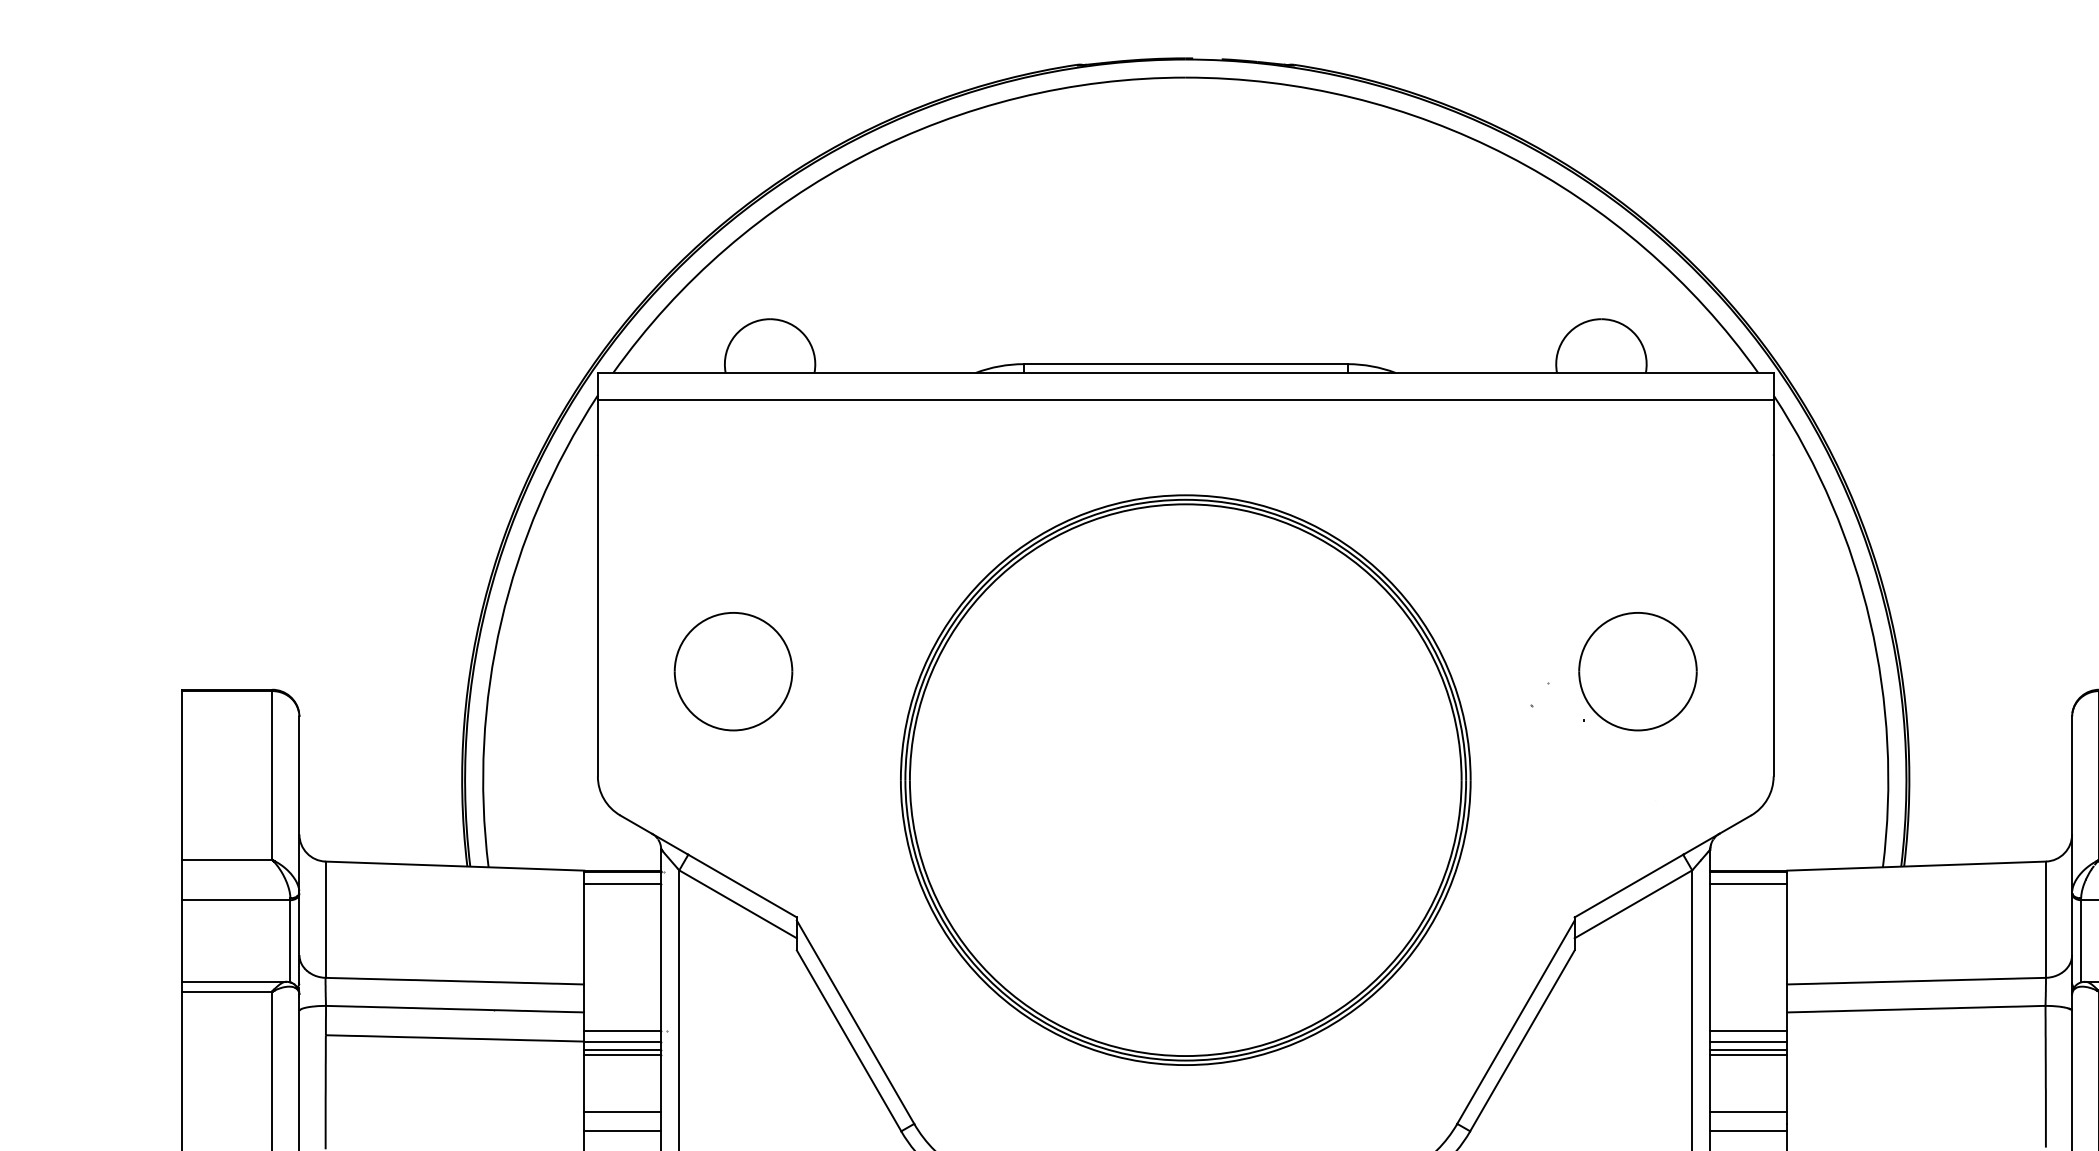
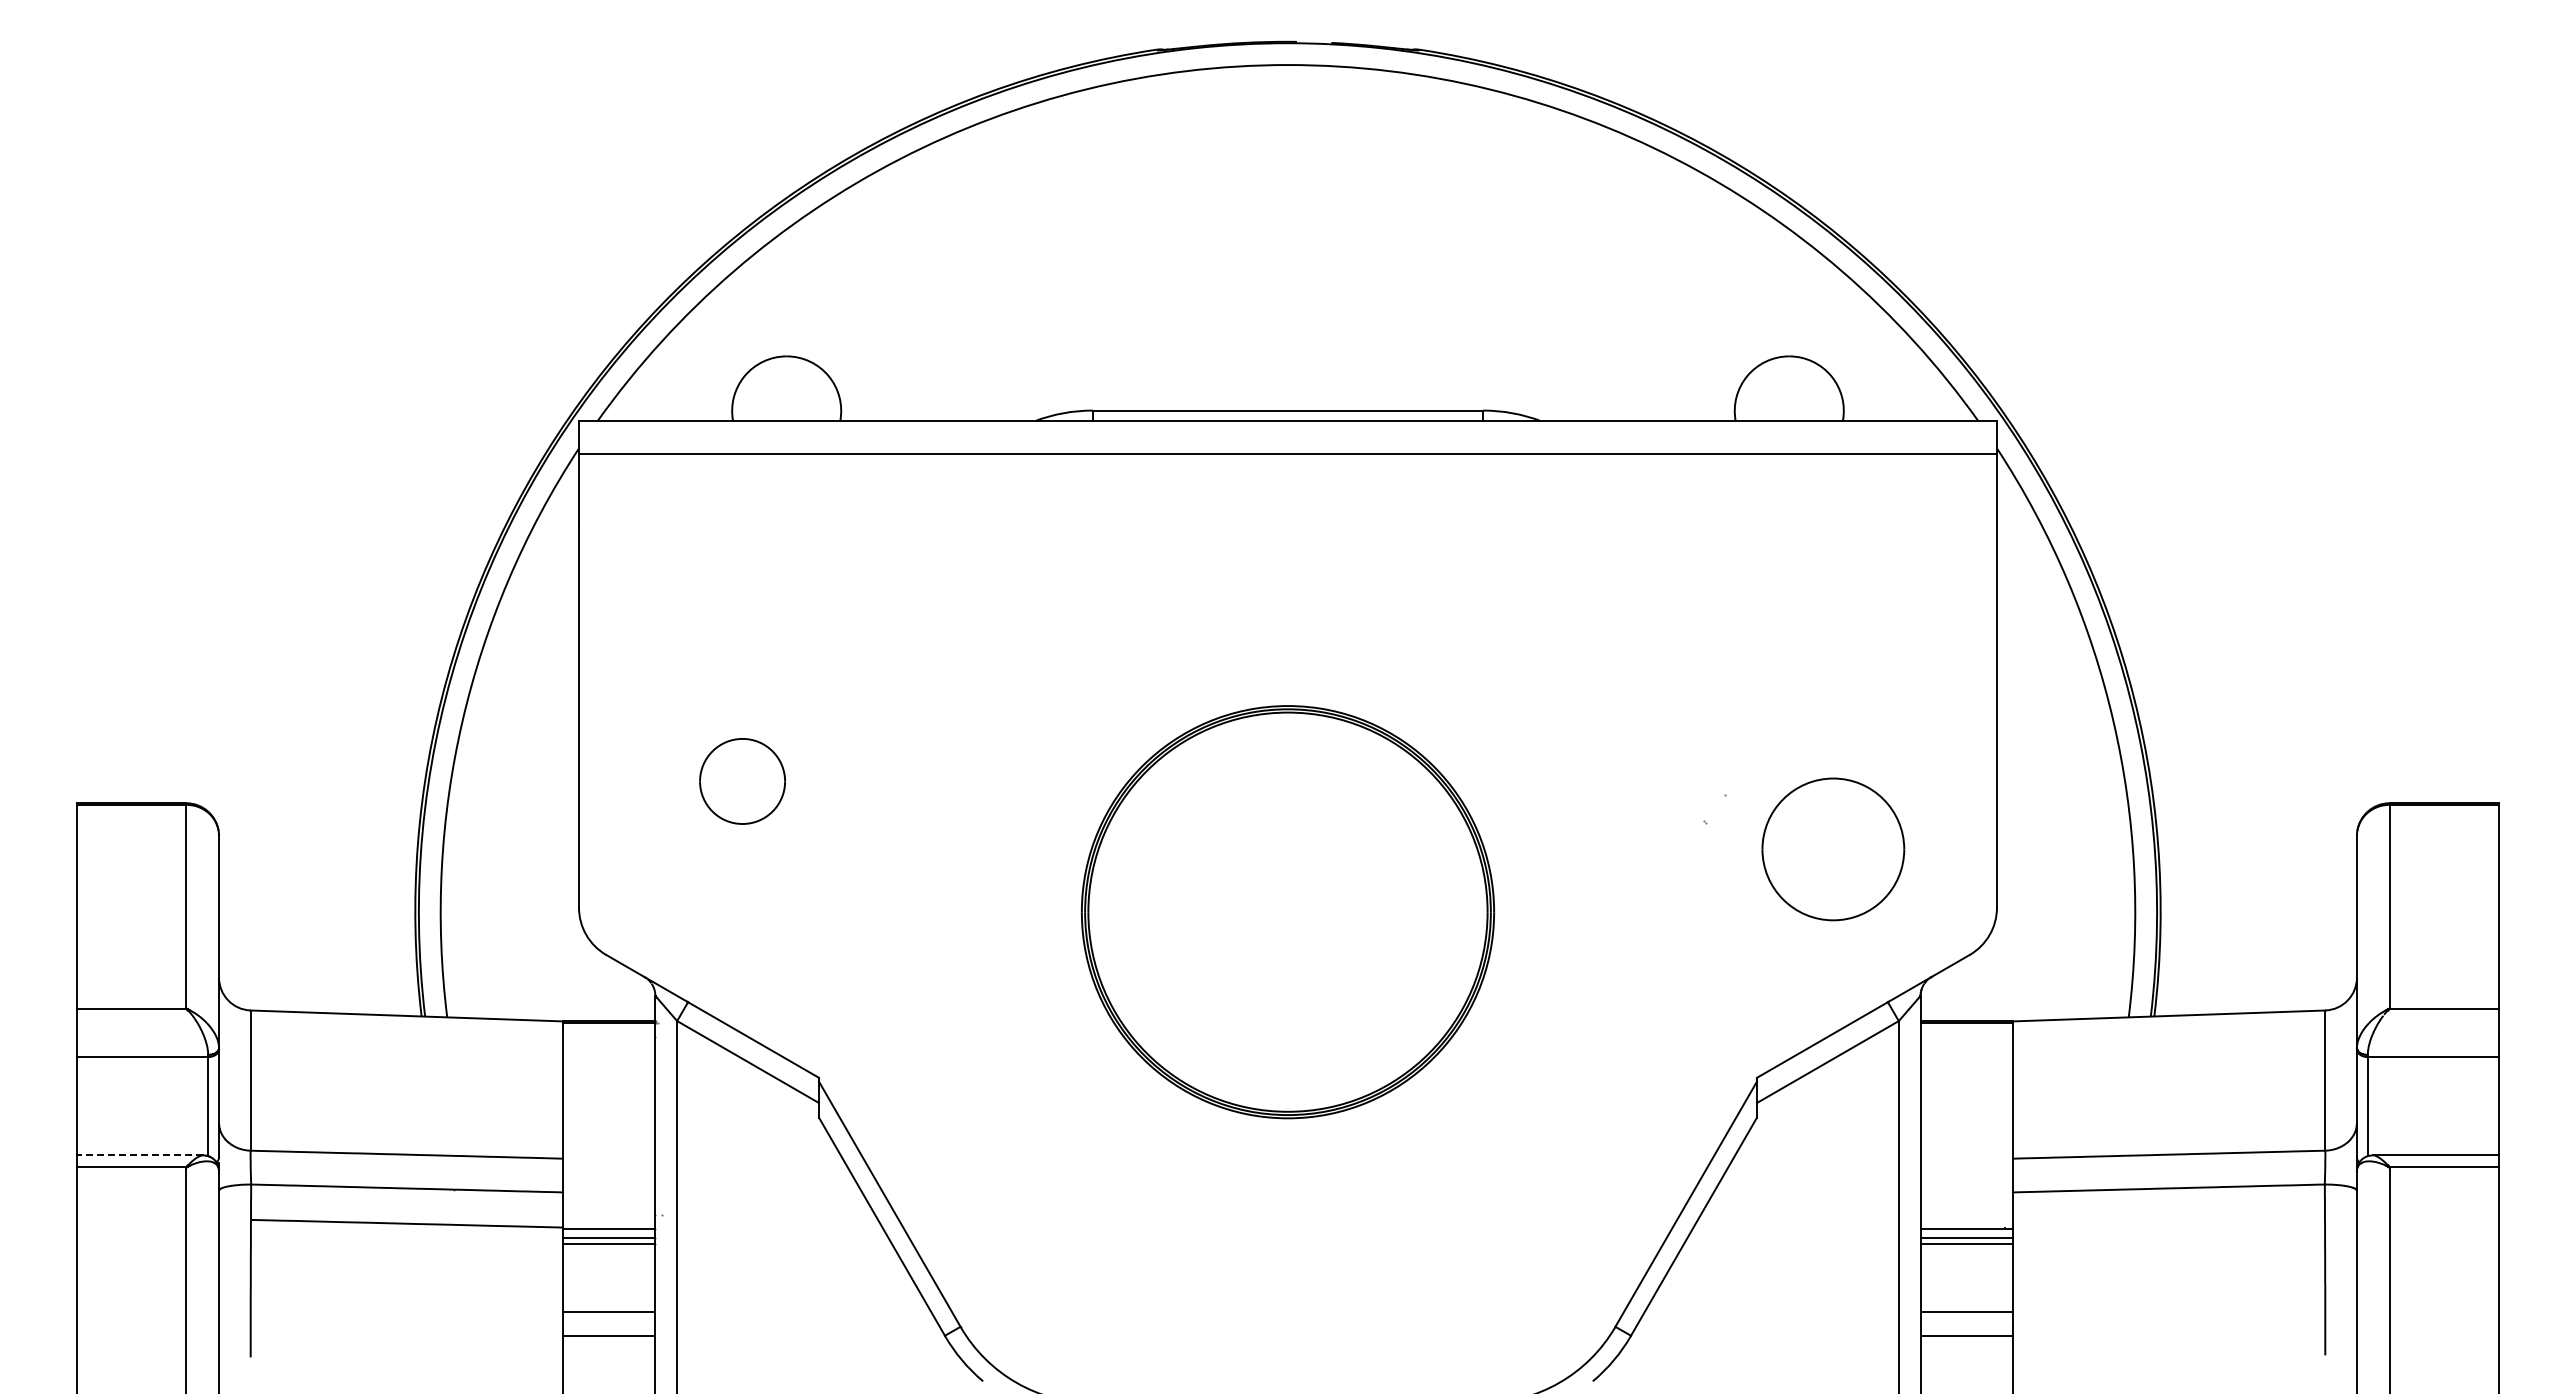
part: (733, 671) -> (742, 781), size x0.6
part: (1638, 671) -> (1833, 849), moved
part: (1185, 779) -> (1287, 911), size x0.6
line: (622, 883) -> (608, 1037), removed
line: (1748, 883) -> (1966, 1037), removed
line: (234, 981) -> (140, 1155), solid -> dashed
line: (622, 1030) -> (608, 1214), removed
line: (1748, 1030) -> (1966, 1214), removed

